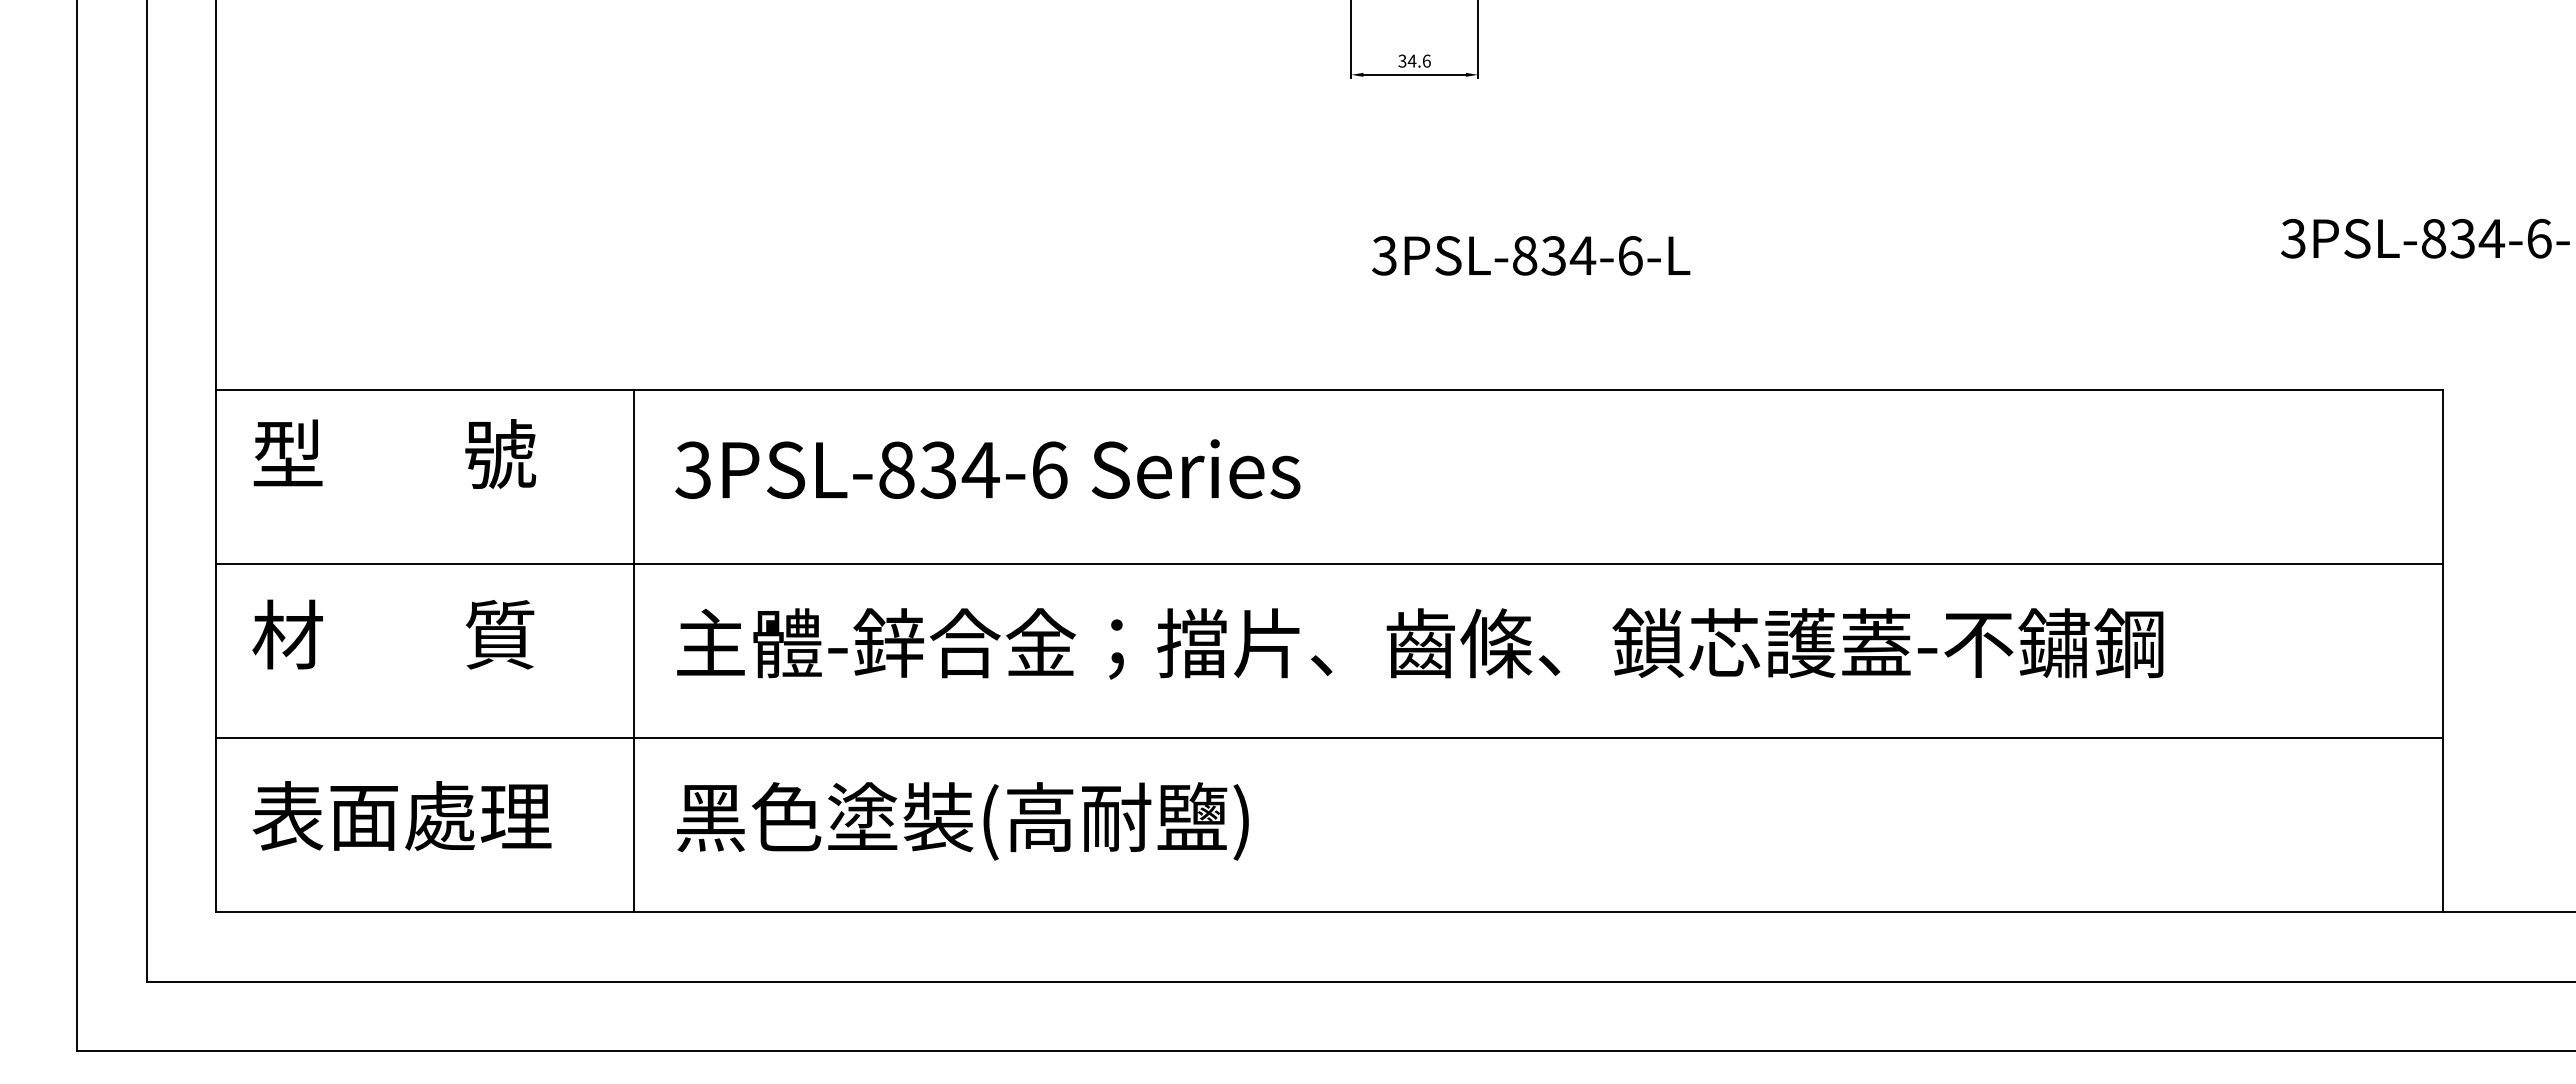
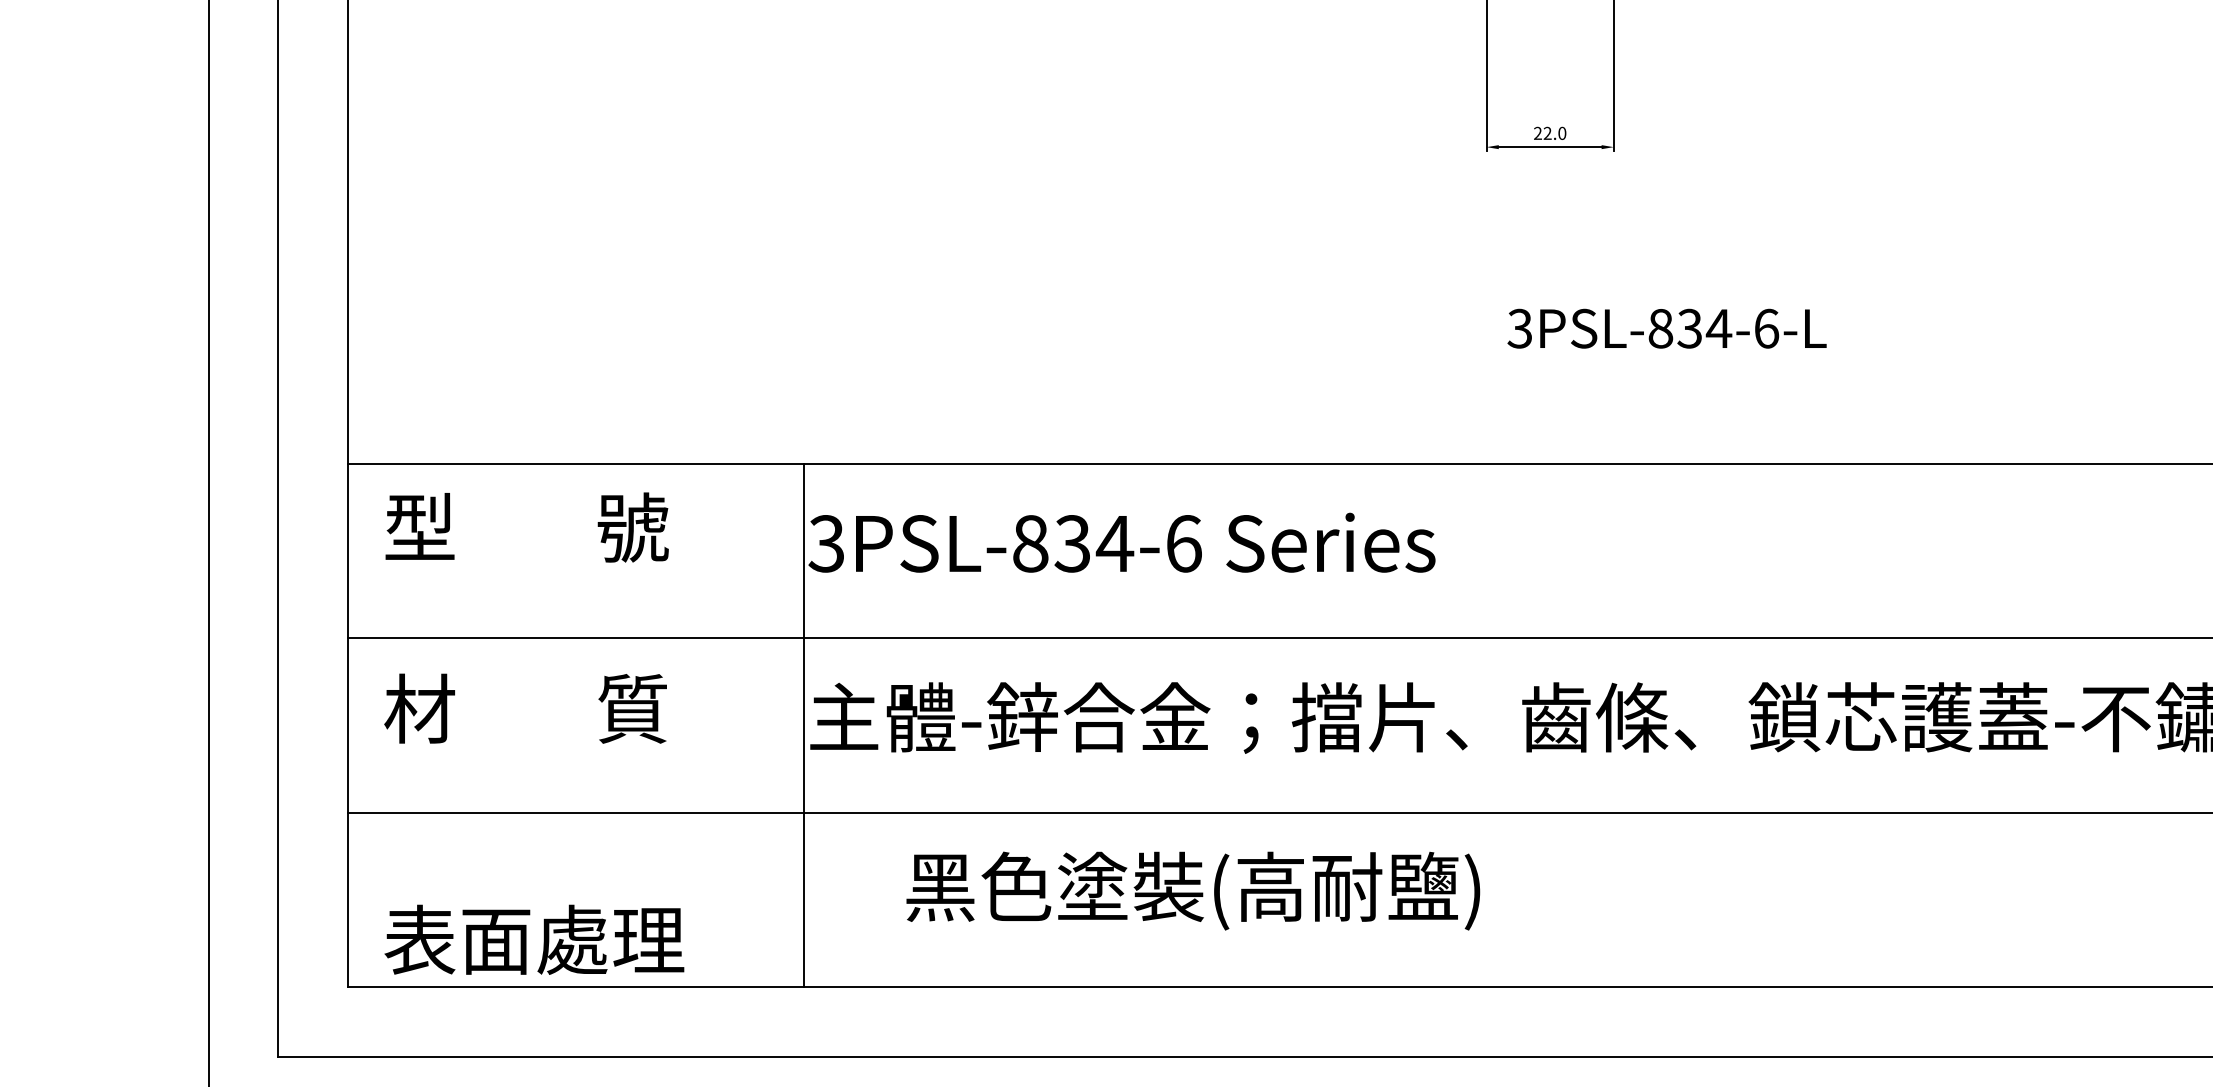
text: (1414, 60) -> (1550, 132), 34.6 -> 22.0
line: (633, 651) -> (803, 725), moved
text: (401, 815) -> (533, 939), moved
text: (962, 821) -> (1192, 891), moved

